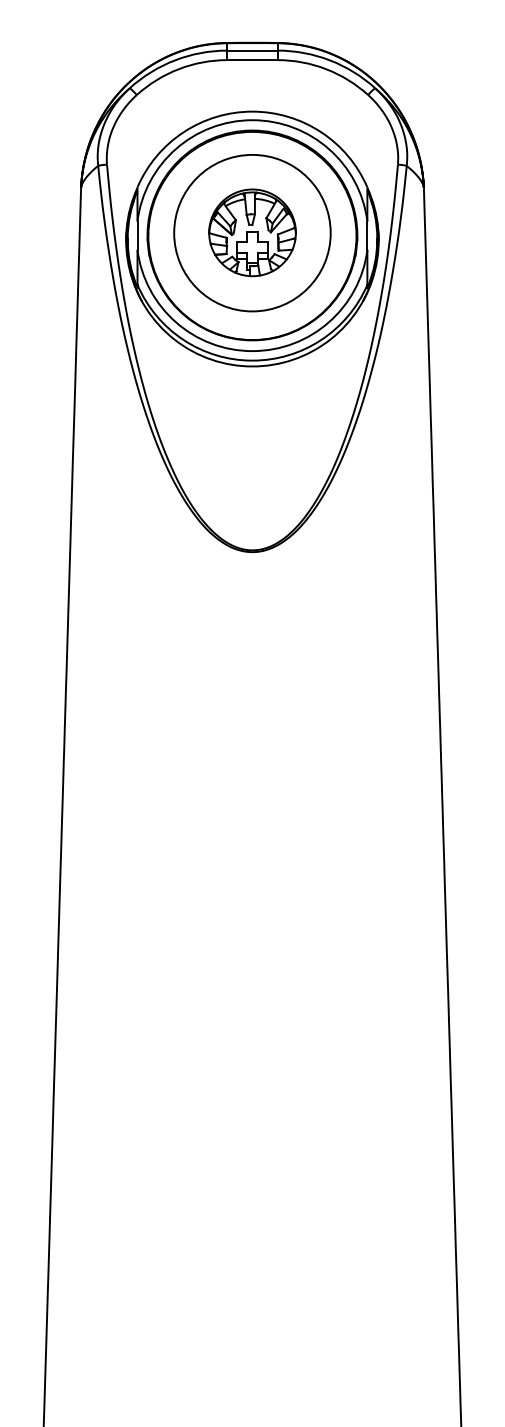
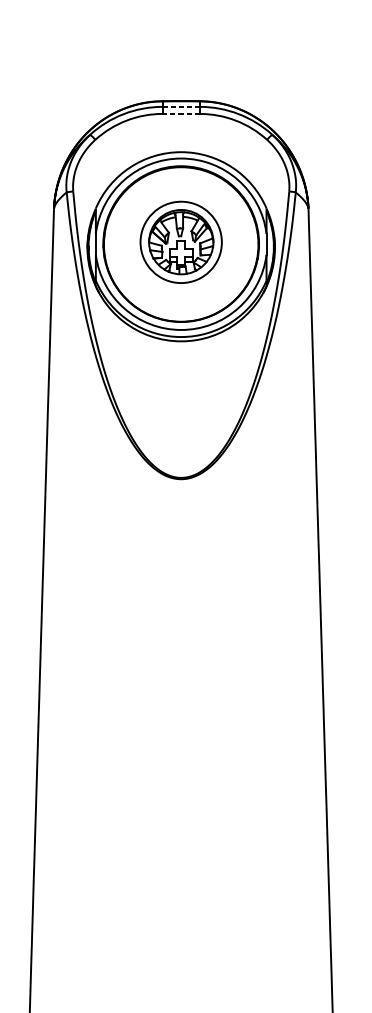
line: (252, 50) -> (181, 106), solid -> dashed
line: (252, 60) -> (181, 114), solid -> dashed
circle: (252, 232) -> (181, 241), size x0.7

